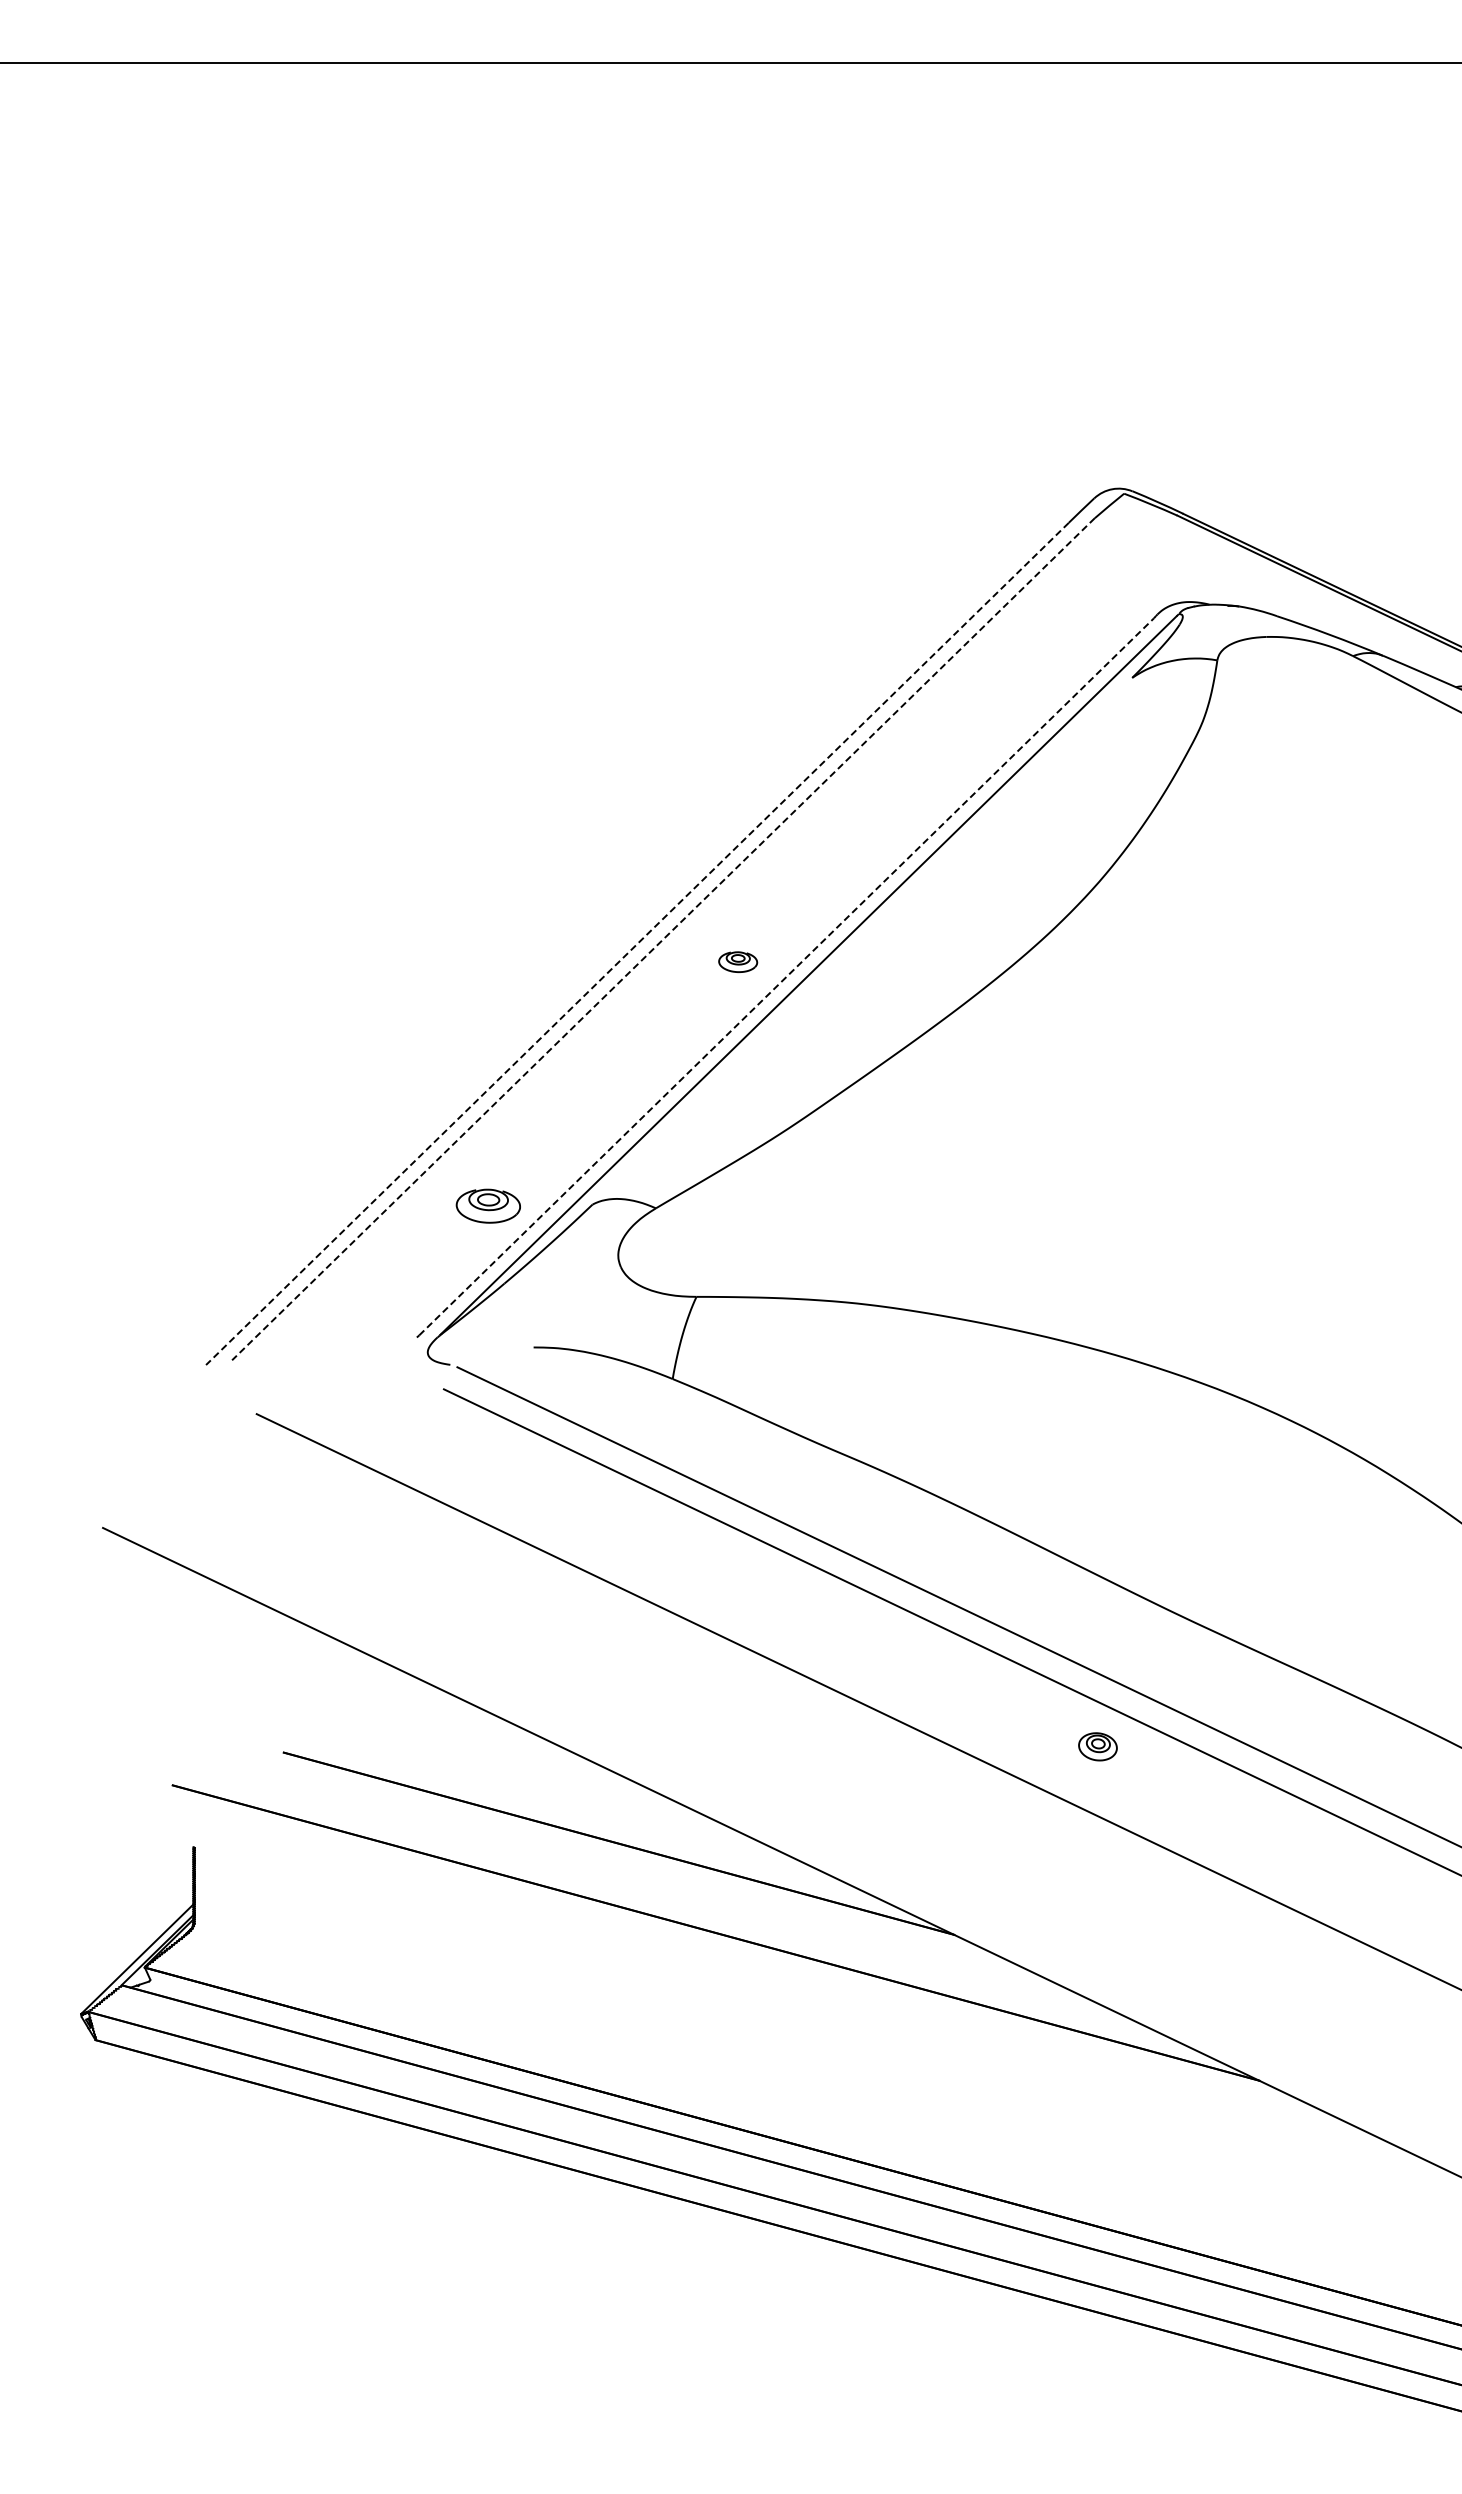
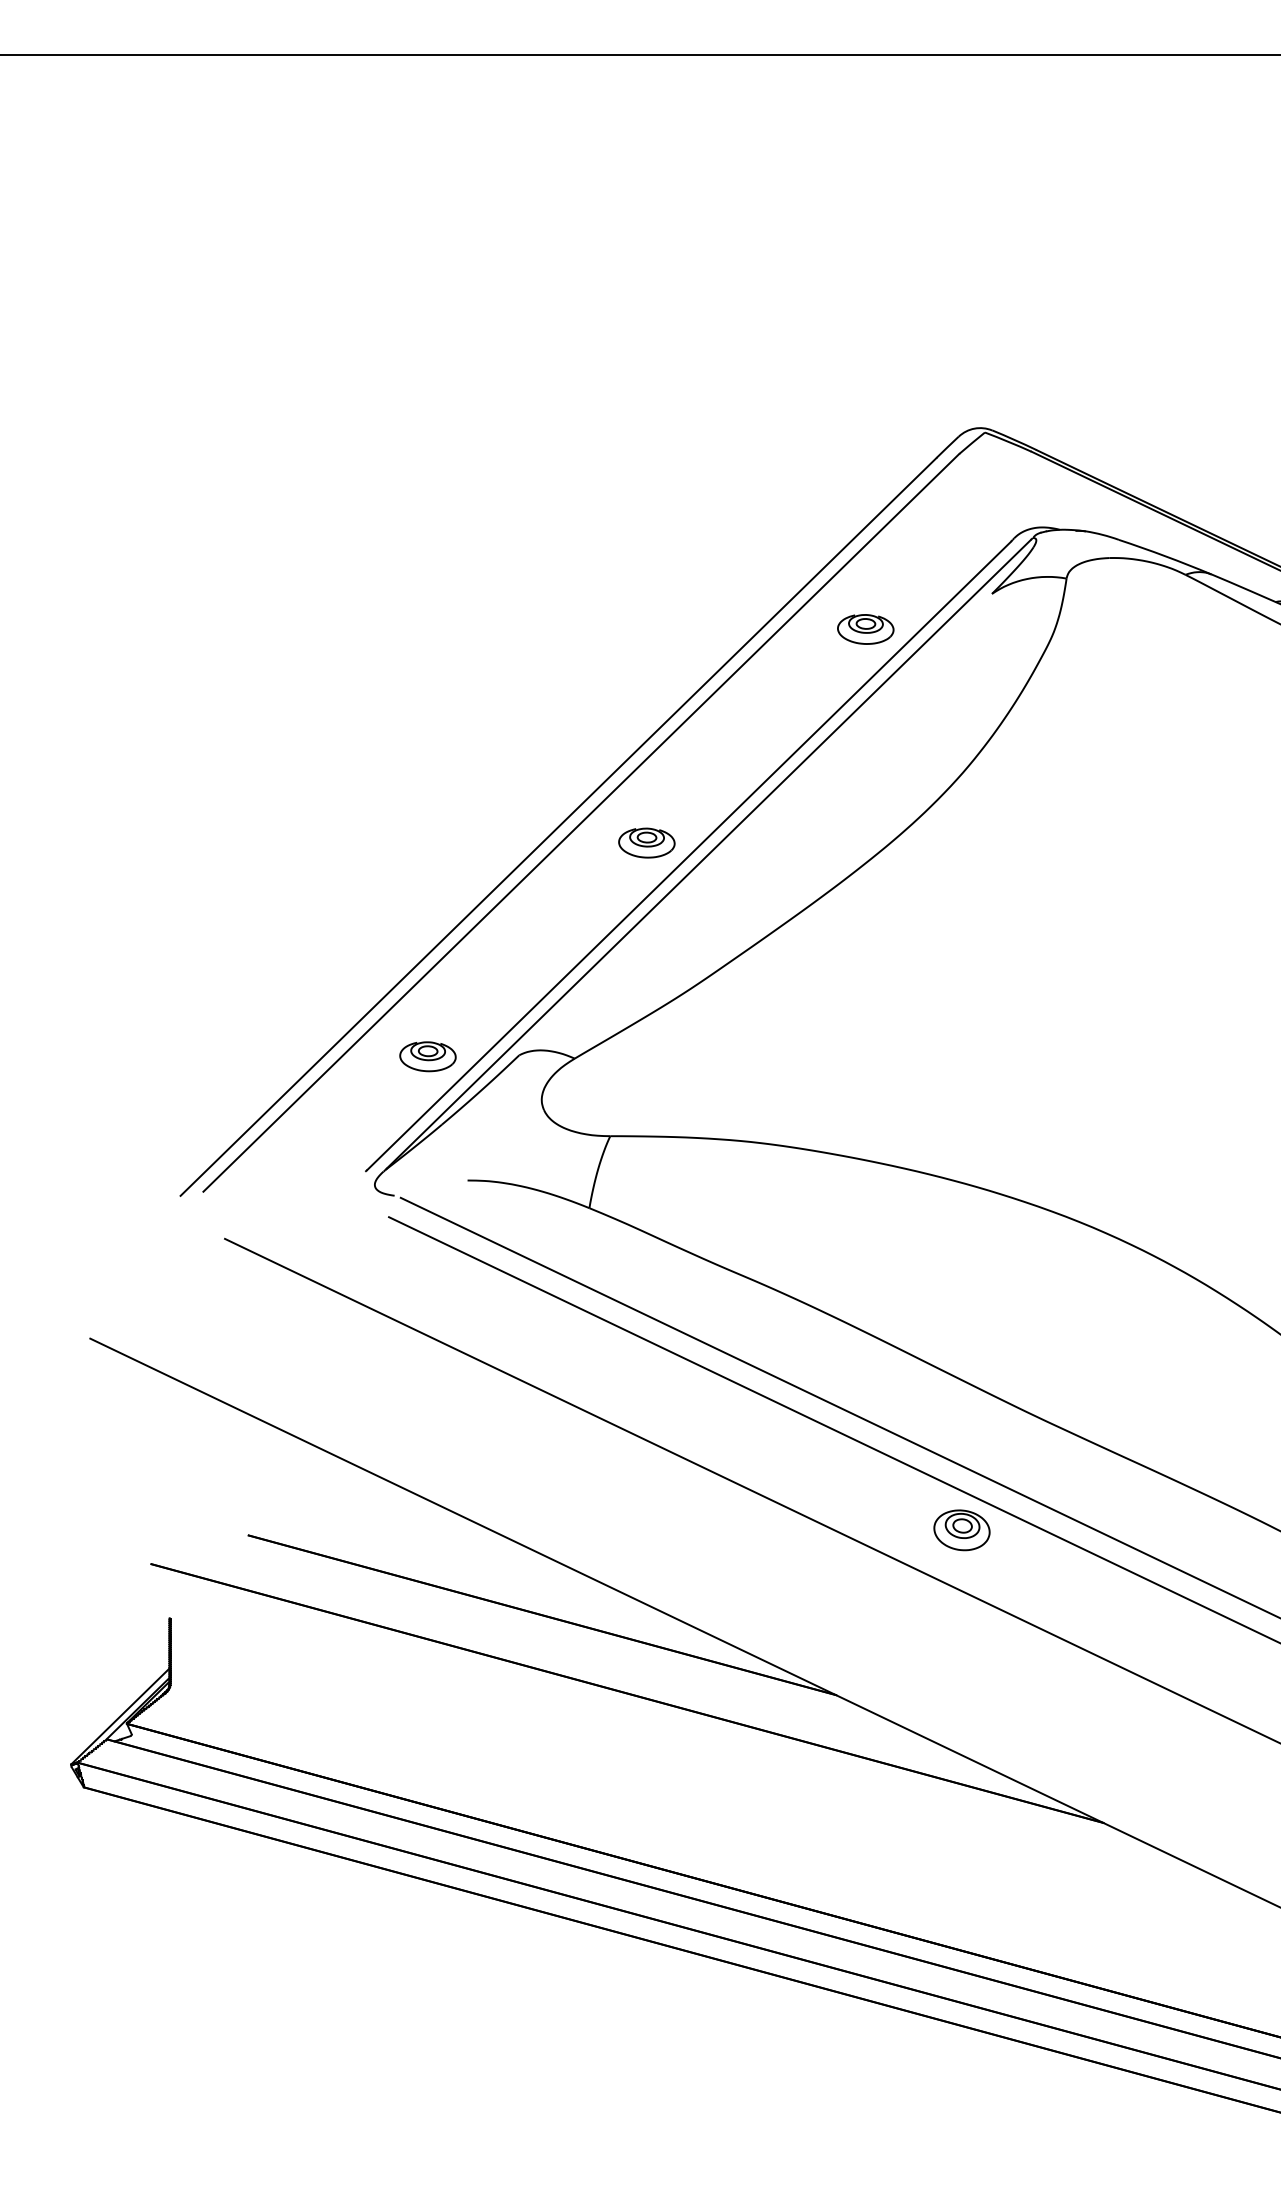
part: (987, 718) -> (865, 629), added
line: (663, 939) -> (581, 823), dashed -> solid
line: (637, 943) -> (558, 826), dashed -> solid
part: (737, 961) -> (646, 842), size x1.67
line: (786, 976) -> (689, 855), dashed -> solid
part: (1097, 1746) -> (961, 1530), size x1.67

